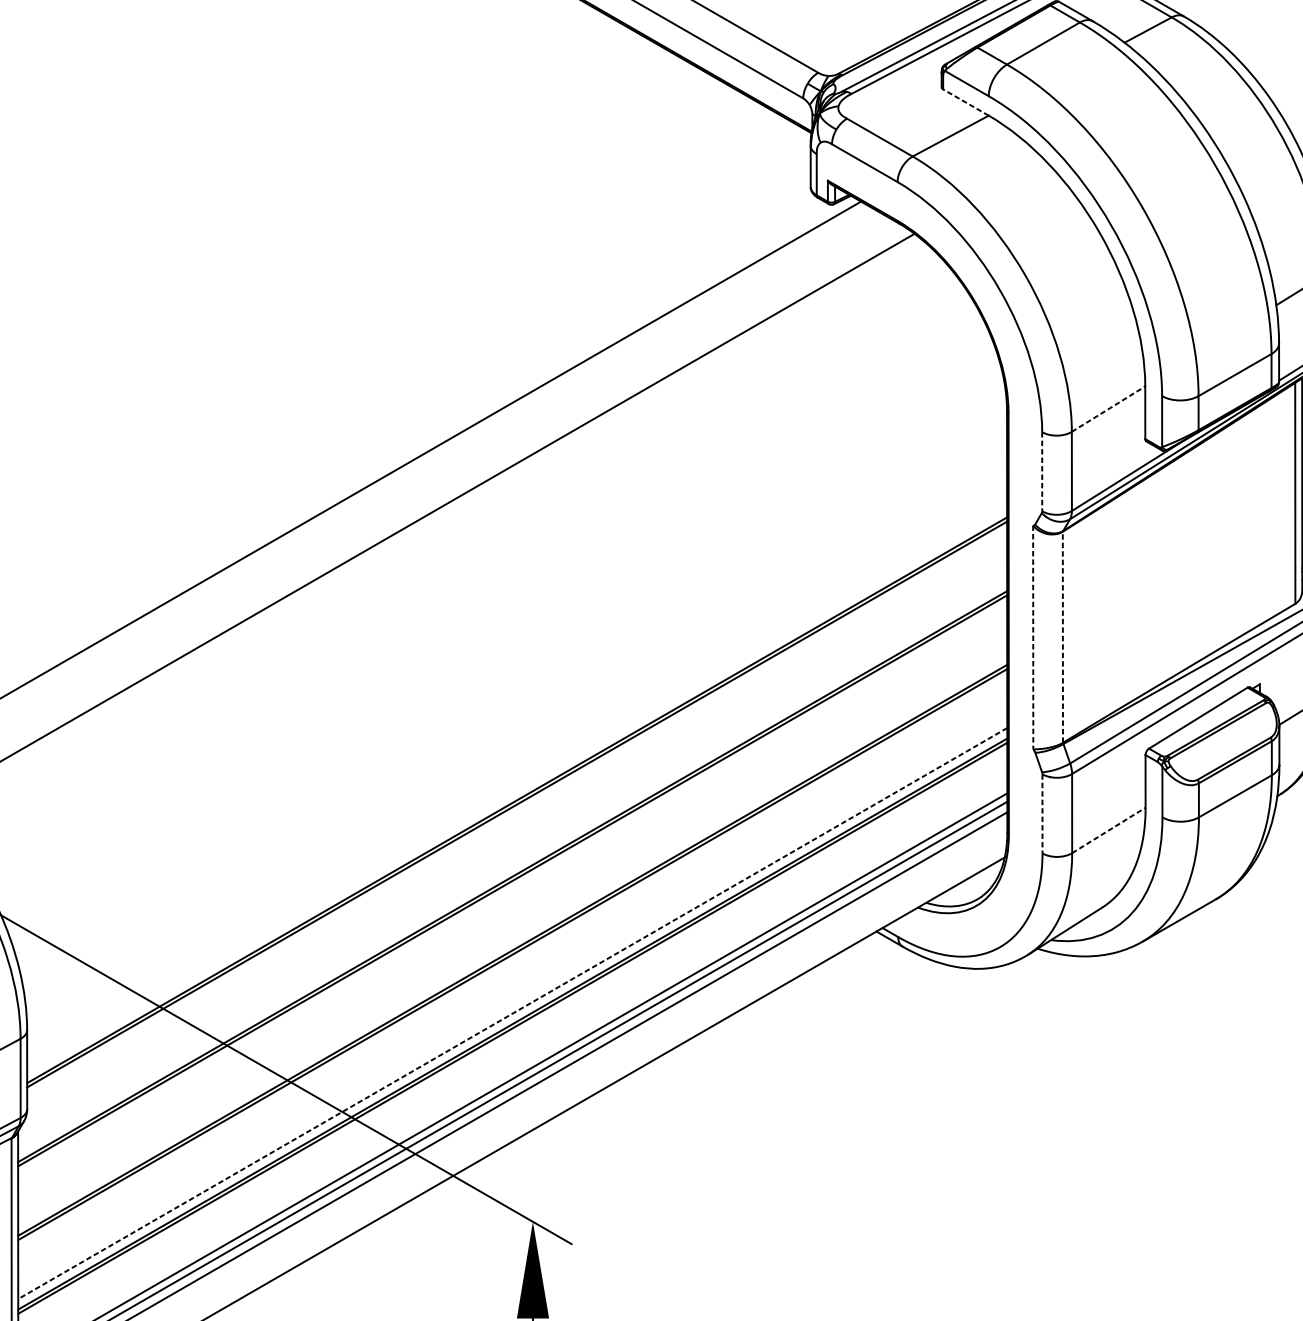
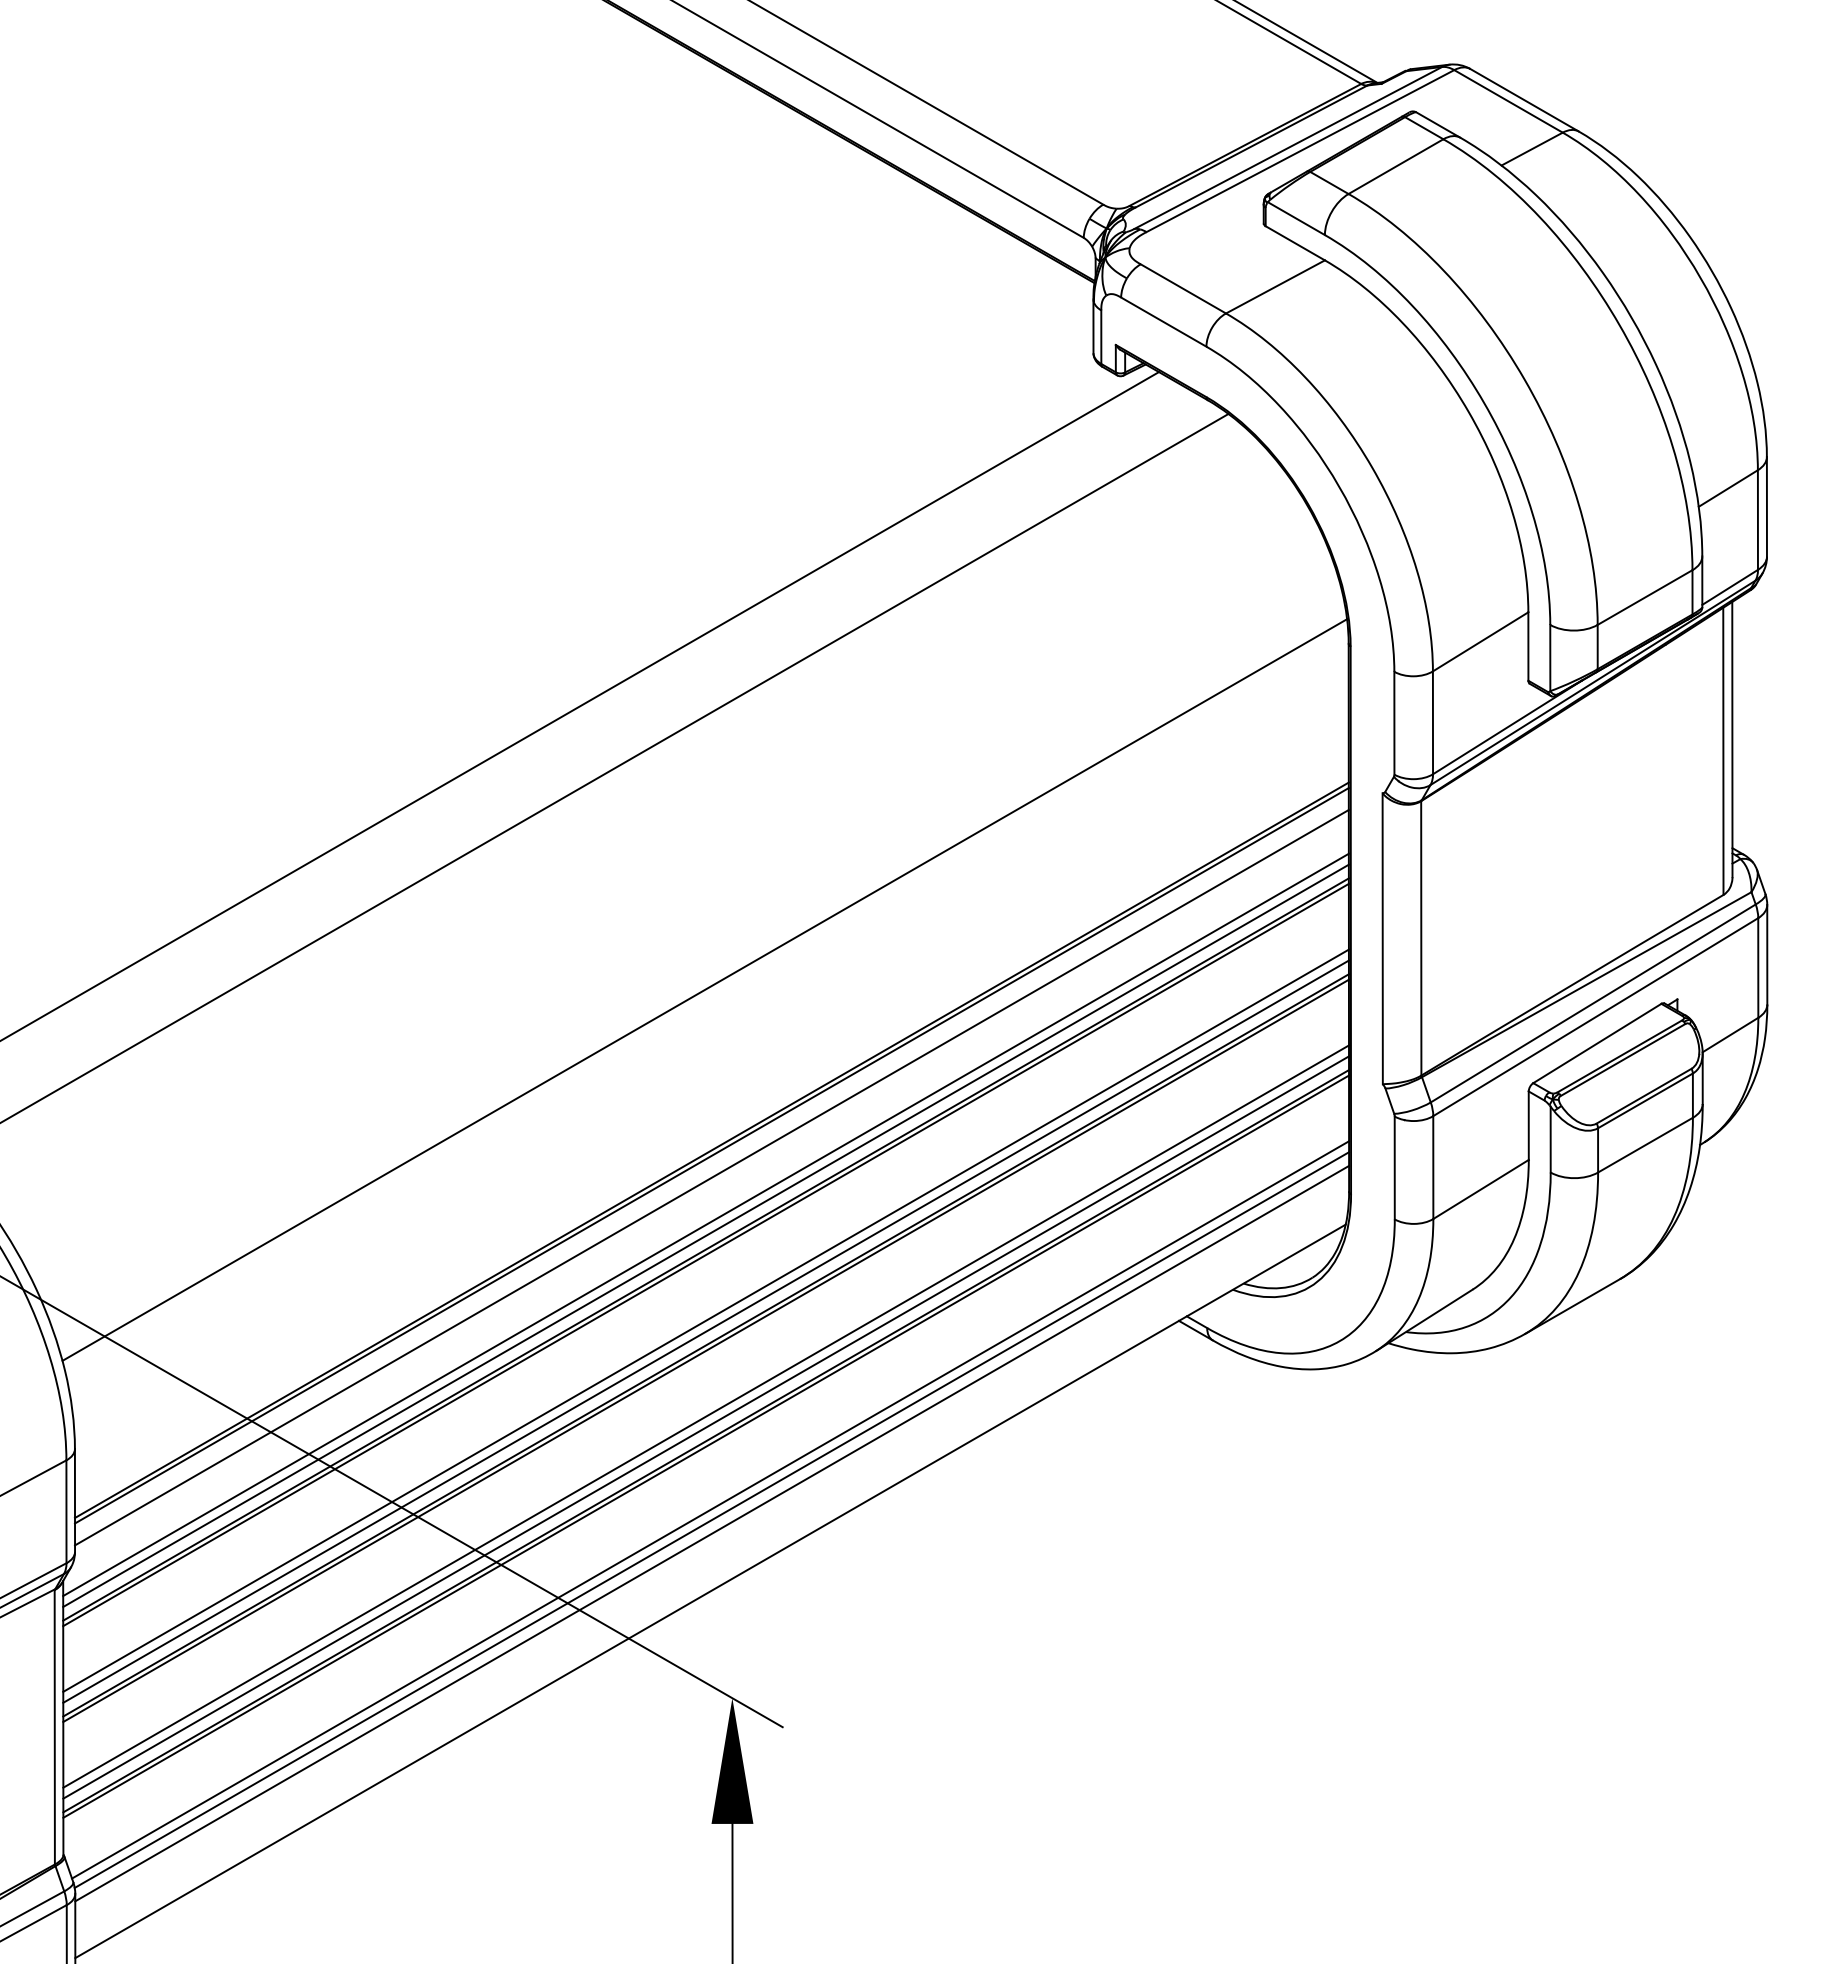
line: (965, 102) -> (1294, 243), dashed -> solid
line: (1109, 408) -> (1481, 641), dashed -> solid
line: (1042, 471) -> (1394, 723), dashed -> solid
line: (1063, 636) -> (1421, 937), dashed -> solid
line: (1033, 637) -> (1382, 938), dashed -> solid
line: (511, 676) -> (704, 989), added
line: (1042, 814) -> (1394, 1168), dashed -> solid
line: (516, 821) -> (711, 1177), added
line: (1109, 830) -> (1481, 1189), dashed -> solid
line: (512, 857) -> (705, 1224), added
line: (512, 865) -> (705, 1235), added
line: (512, 931) -> (705, 1320), added
line: (512, 939) -> (705, 1331), added
line: (513, 1005) -> (706, 1416), added
line: (512, 1013) -> (705, 1427), dashed -> solid

